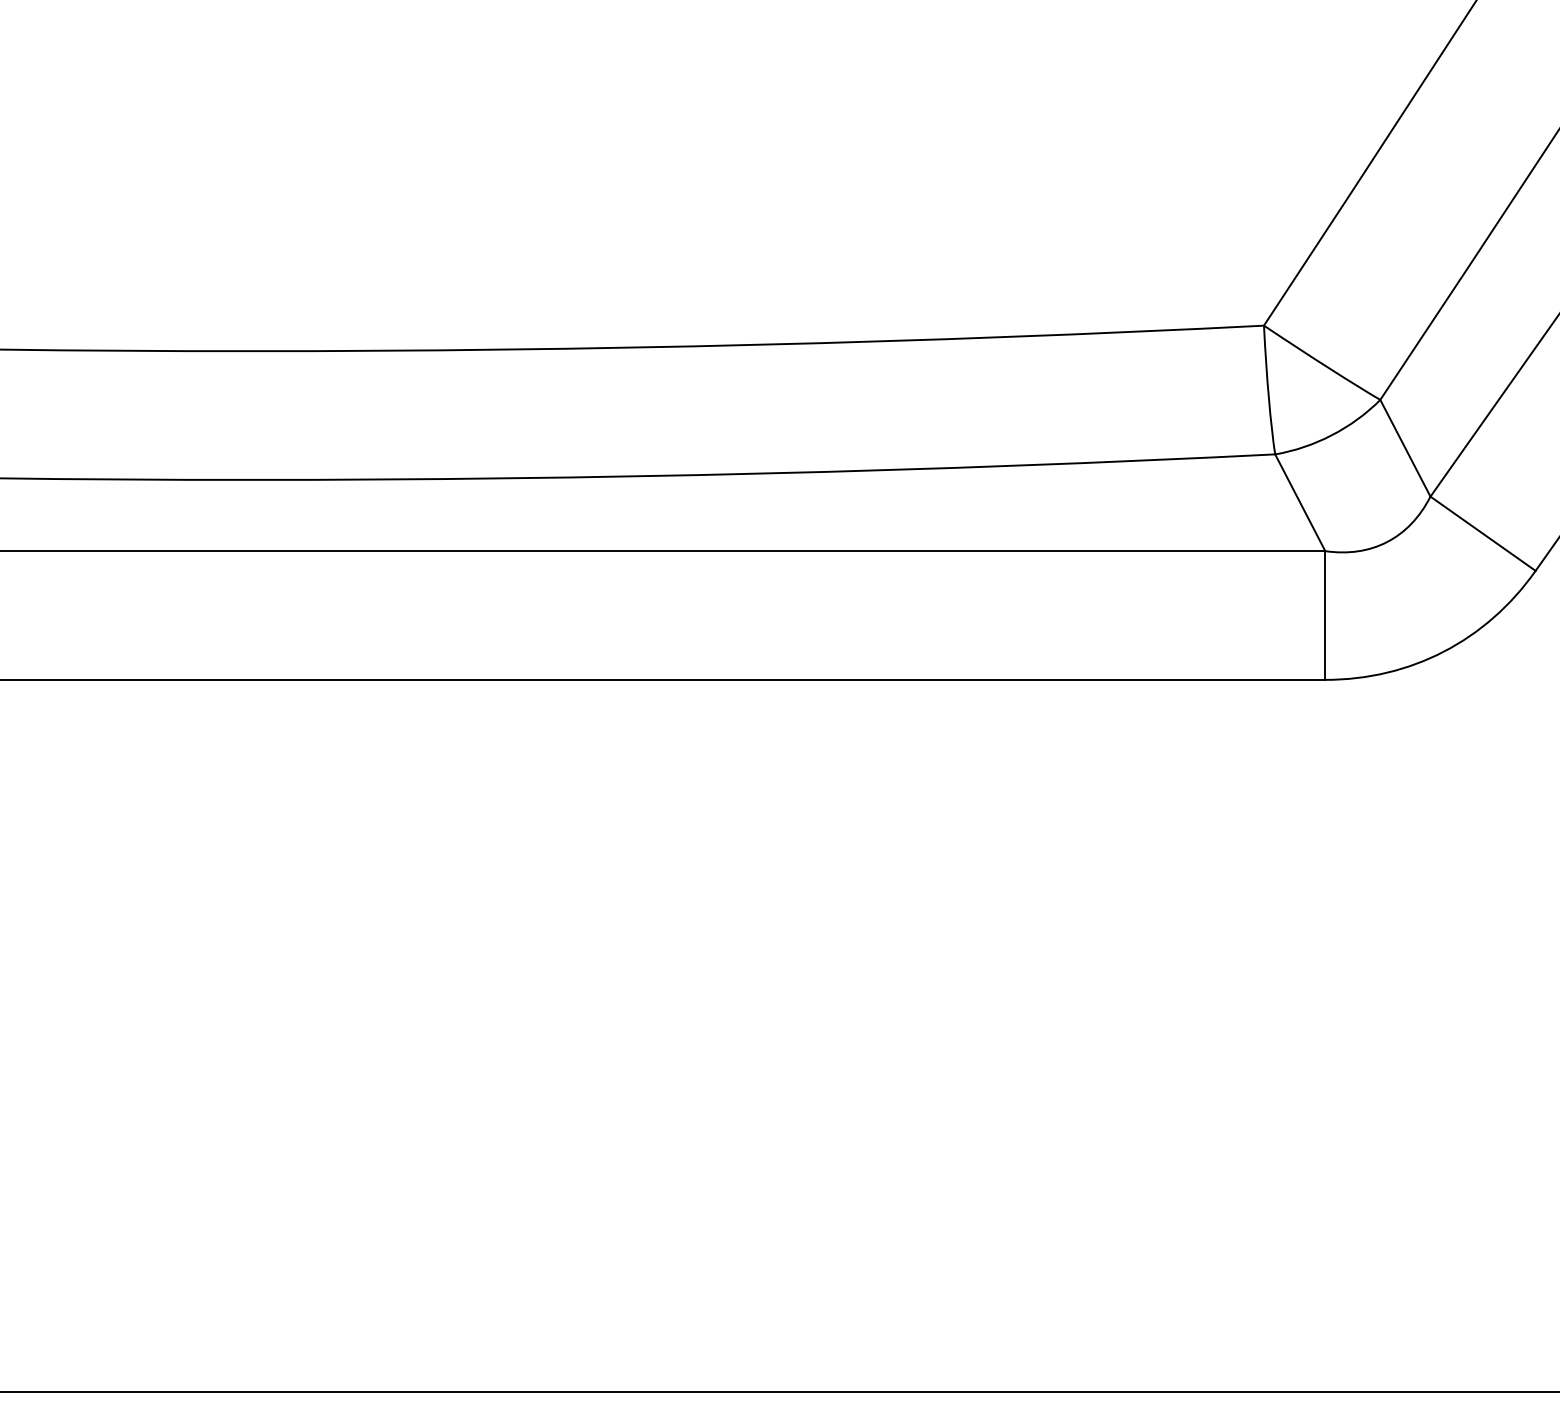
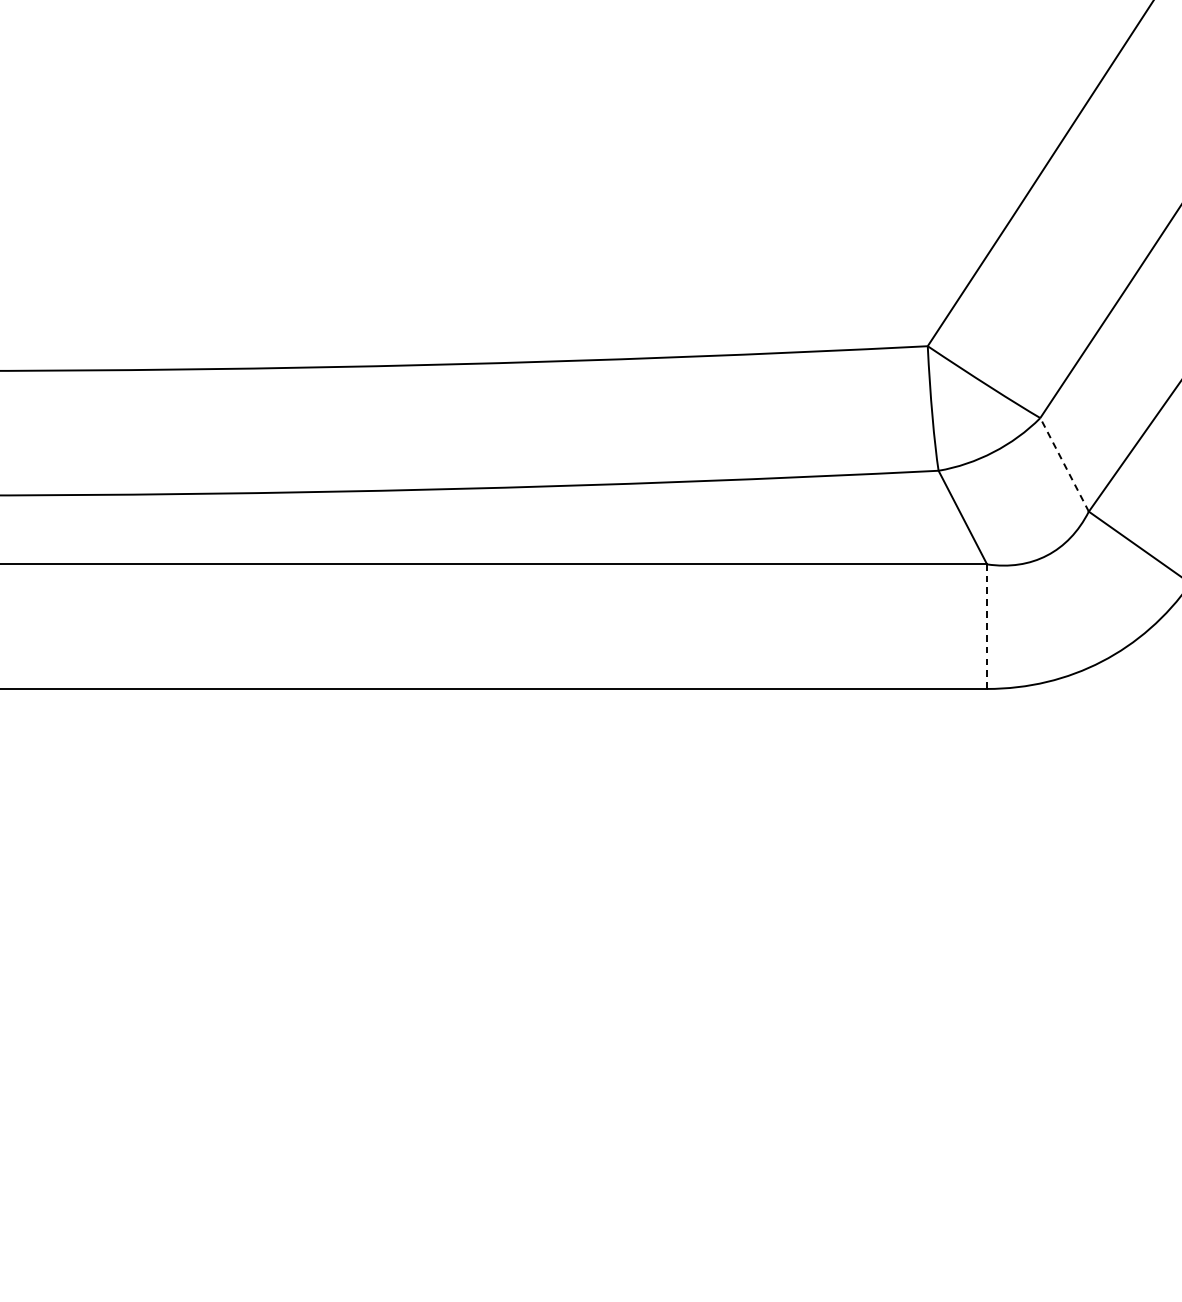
line: (1405, 447) -> (1064, 464), solid -> dashed
line: (1325, 615) -> (987, 626), solid -> dashed

